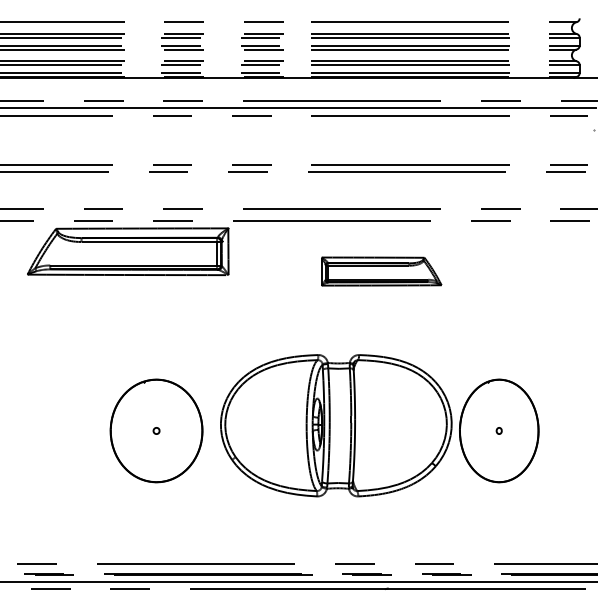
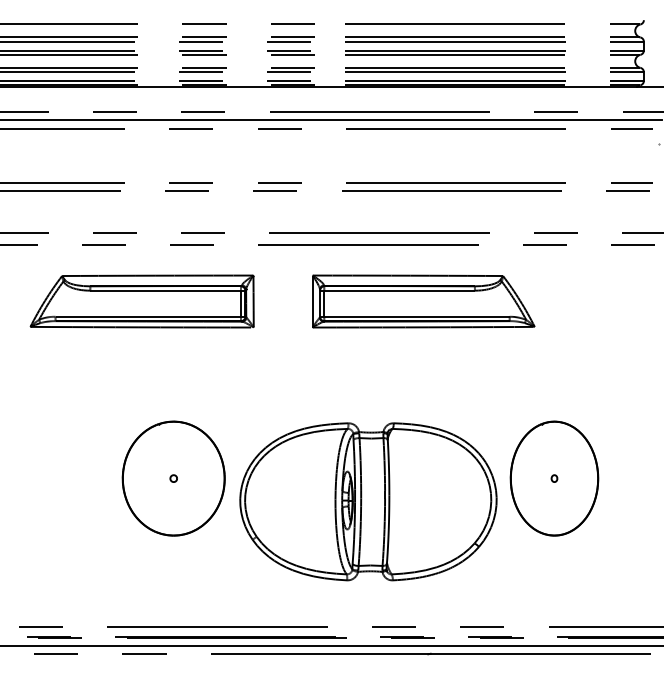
part: (127, 251) -> (141, 301), moved
part: (381, 271) -> (423, 301), size x1.67
part: (336, 425) -> (368, 501), moved

